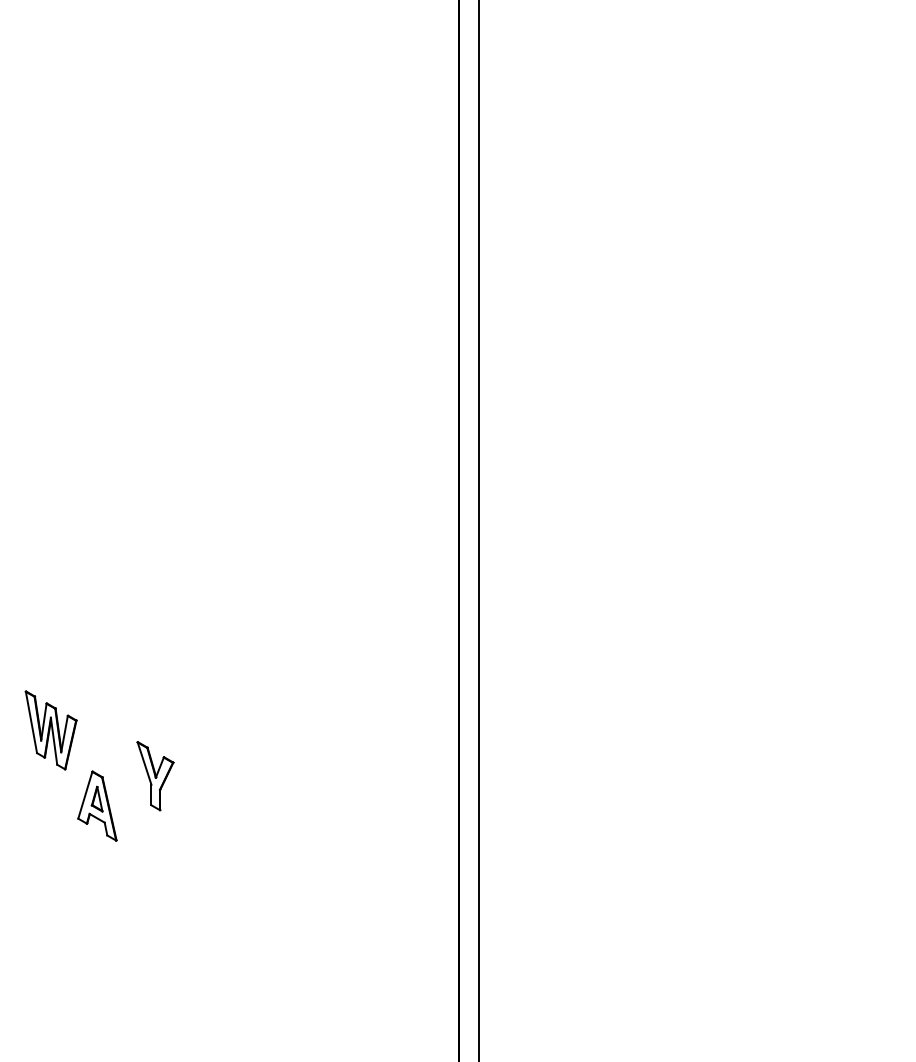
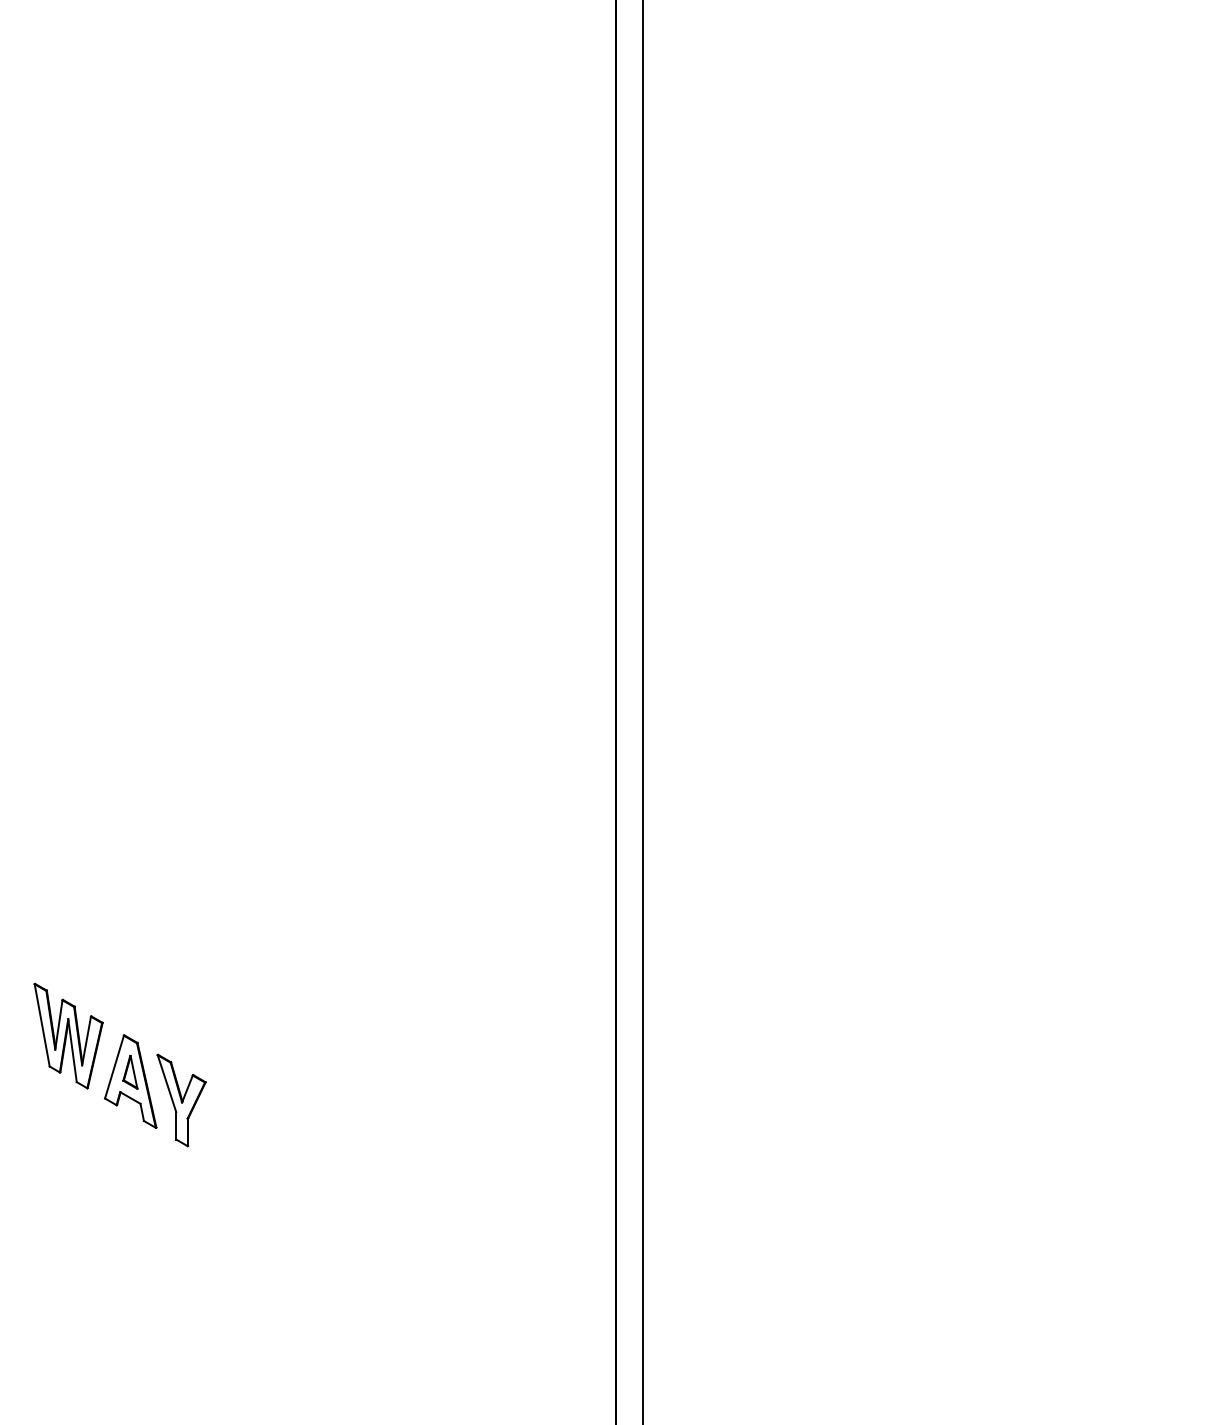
part: (51, 729) -> (68, 1035), moved
part: (155, 776) -> (181, 1100), moved

